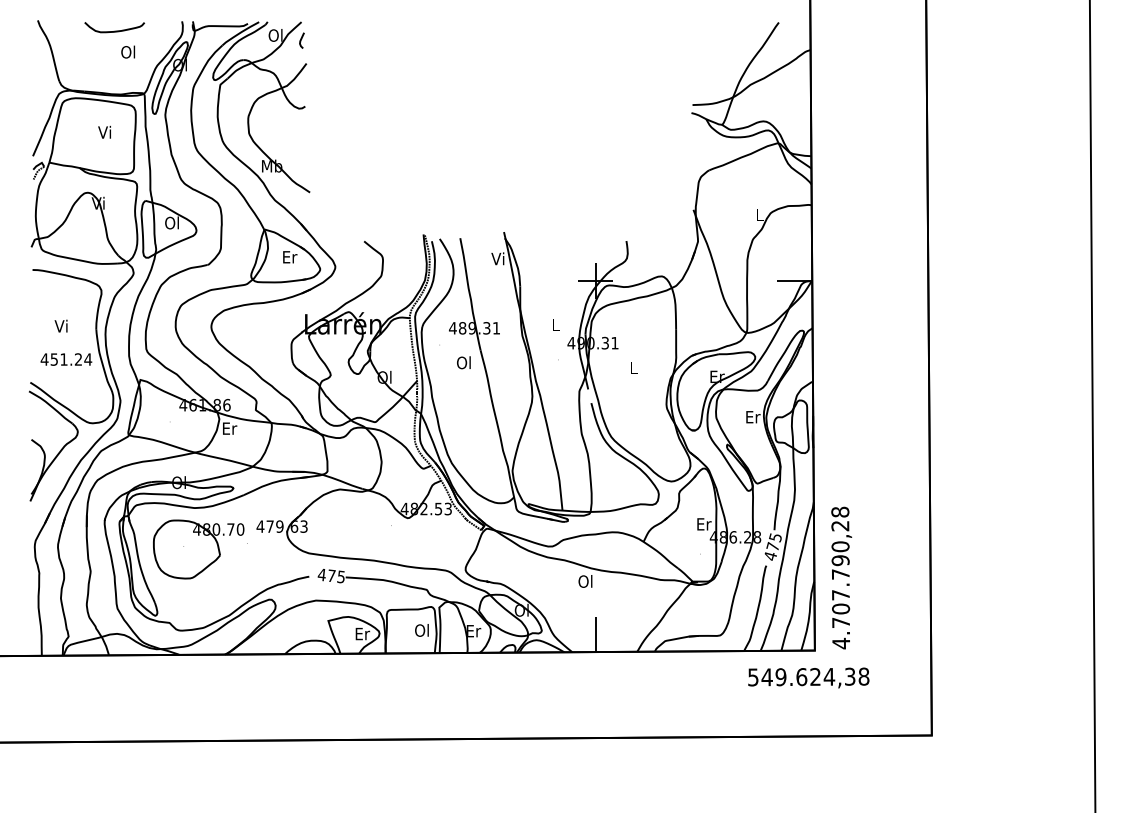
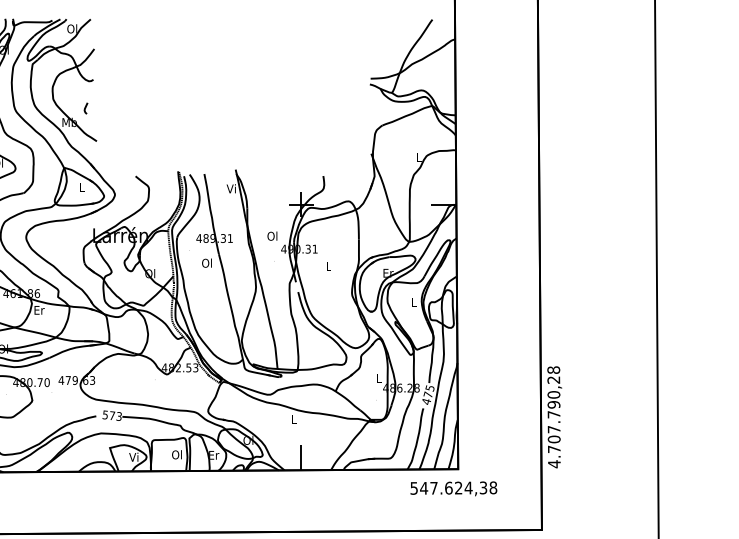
curve: (301, 40) -> (85, 108), moved
text: (290, 257) -> (82, 187), Er -> L
text: (555, 324) -> (272, 235), L -> Ol
text: (753, 417) -> (414, 302), Er -> L
text: (704, 524) -> (379, 378), Er -> L
text: (330, 575) -> (111, 415), 475 -> 573
text: (841, 577) -> (554, 416), moved
text: (585, 581) -> (294, 419), Ol -> L
text: (362, 633) -> (134, 456), Er -> Vi
text: (780, 677) -> (433, 488), 549.624,38 -> 547.624,38

